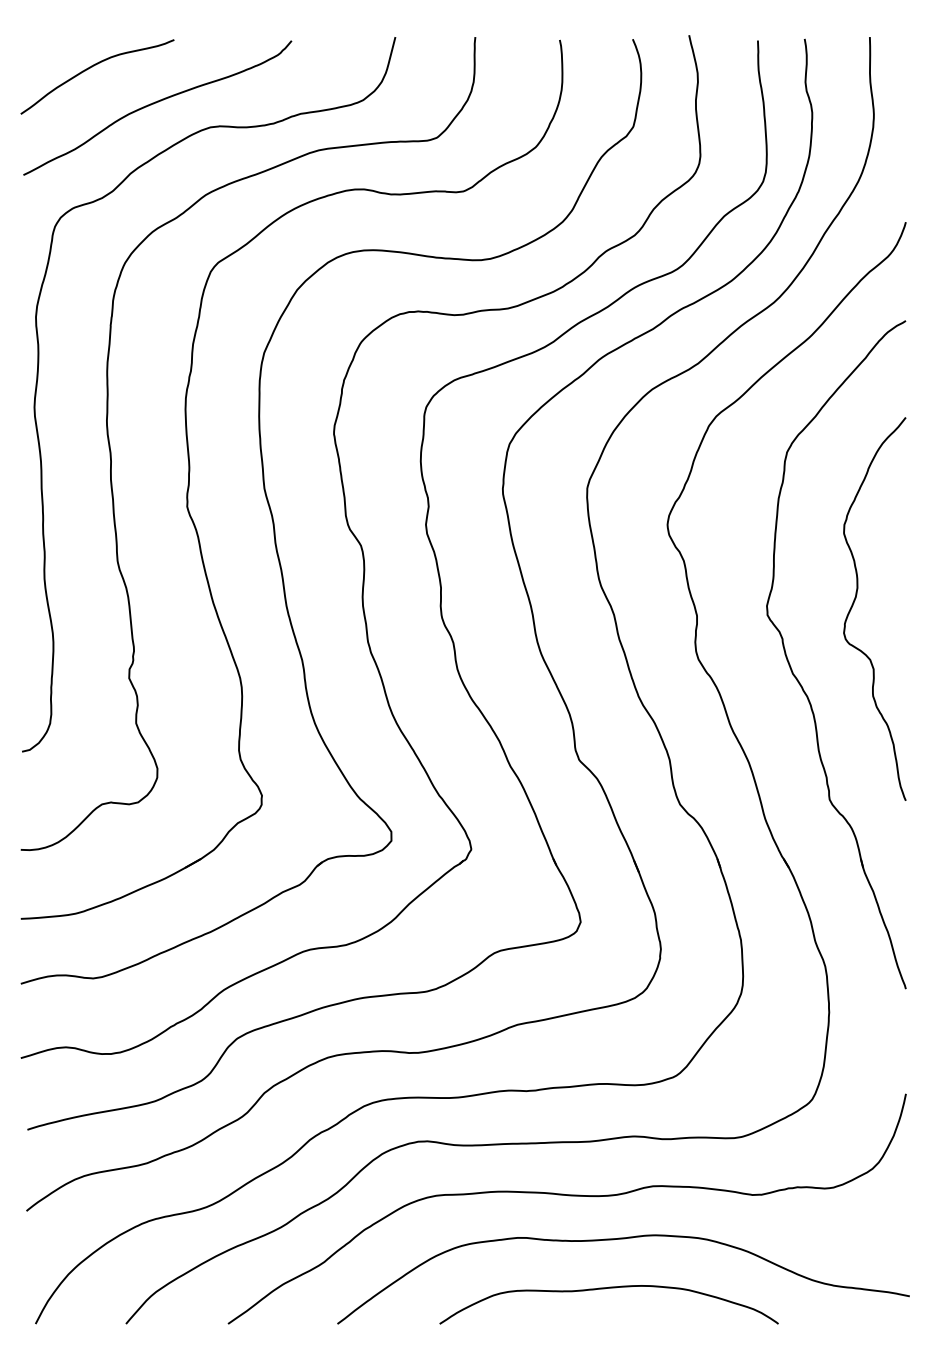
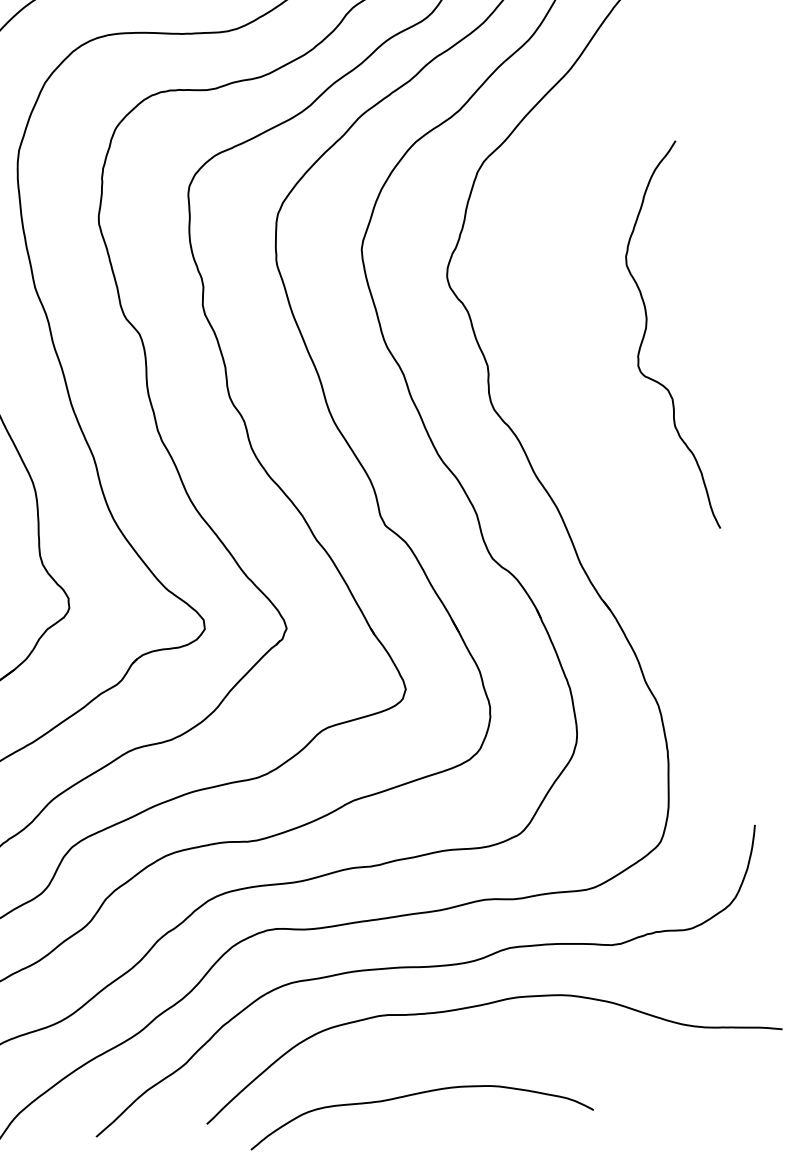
part: (798, 679) -> (597, 418), removed
curve: (605, 1289) -> (414, 1095), moved

